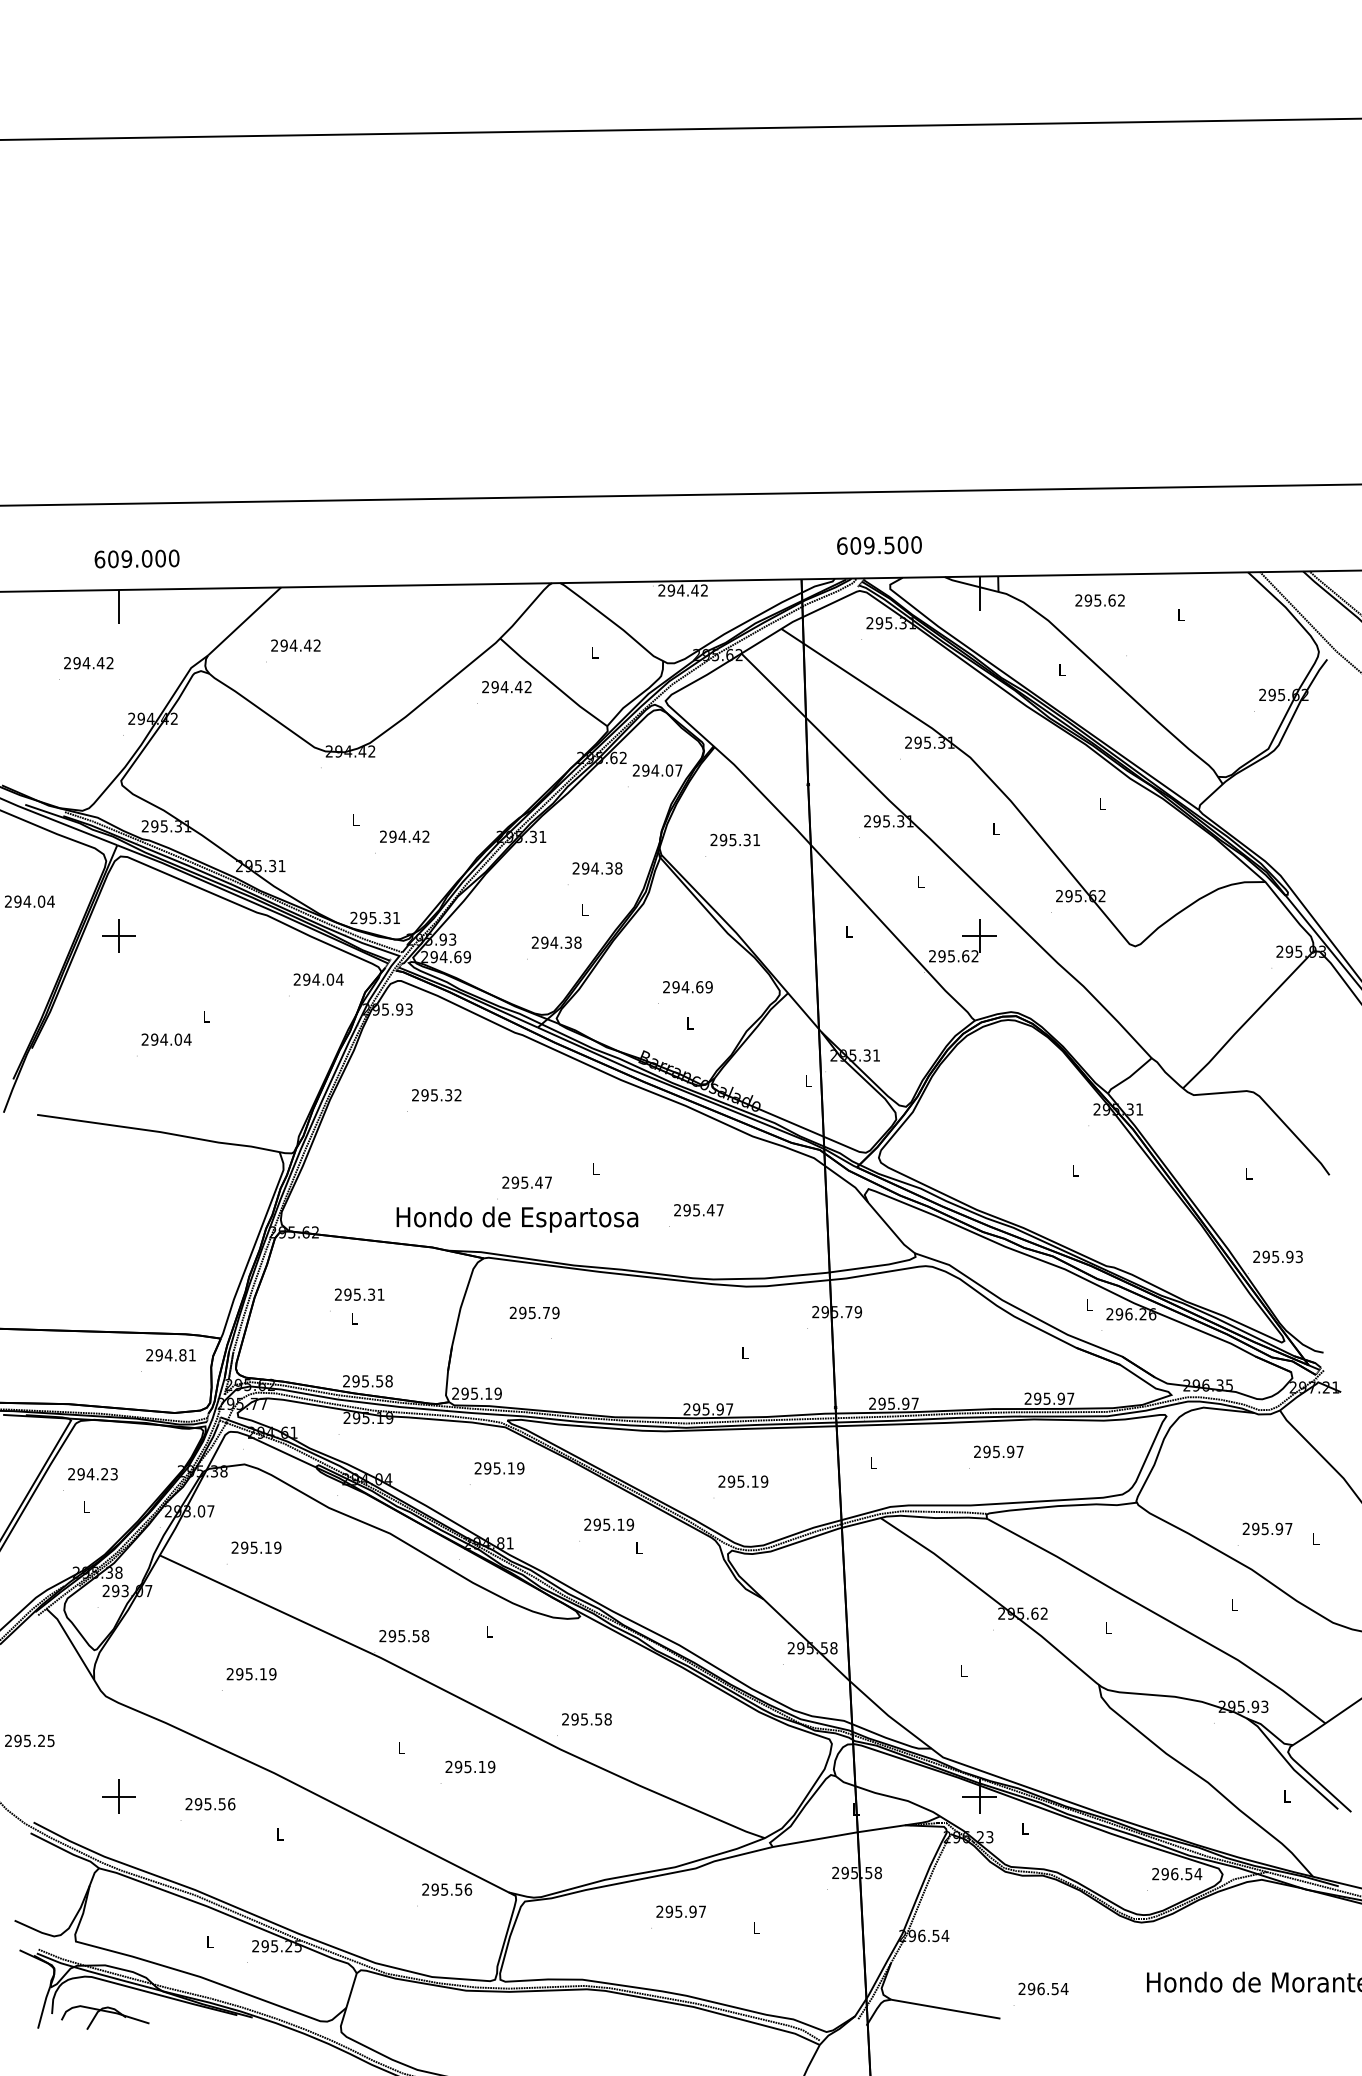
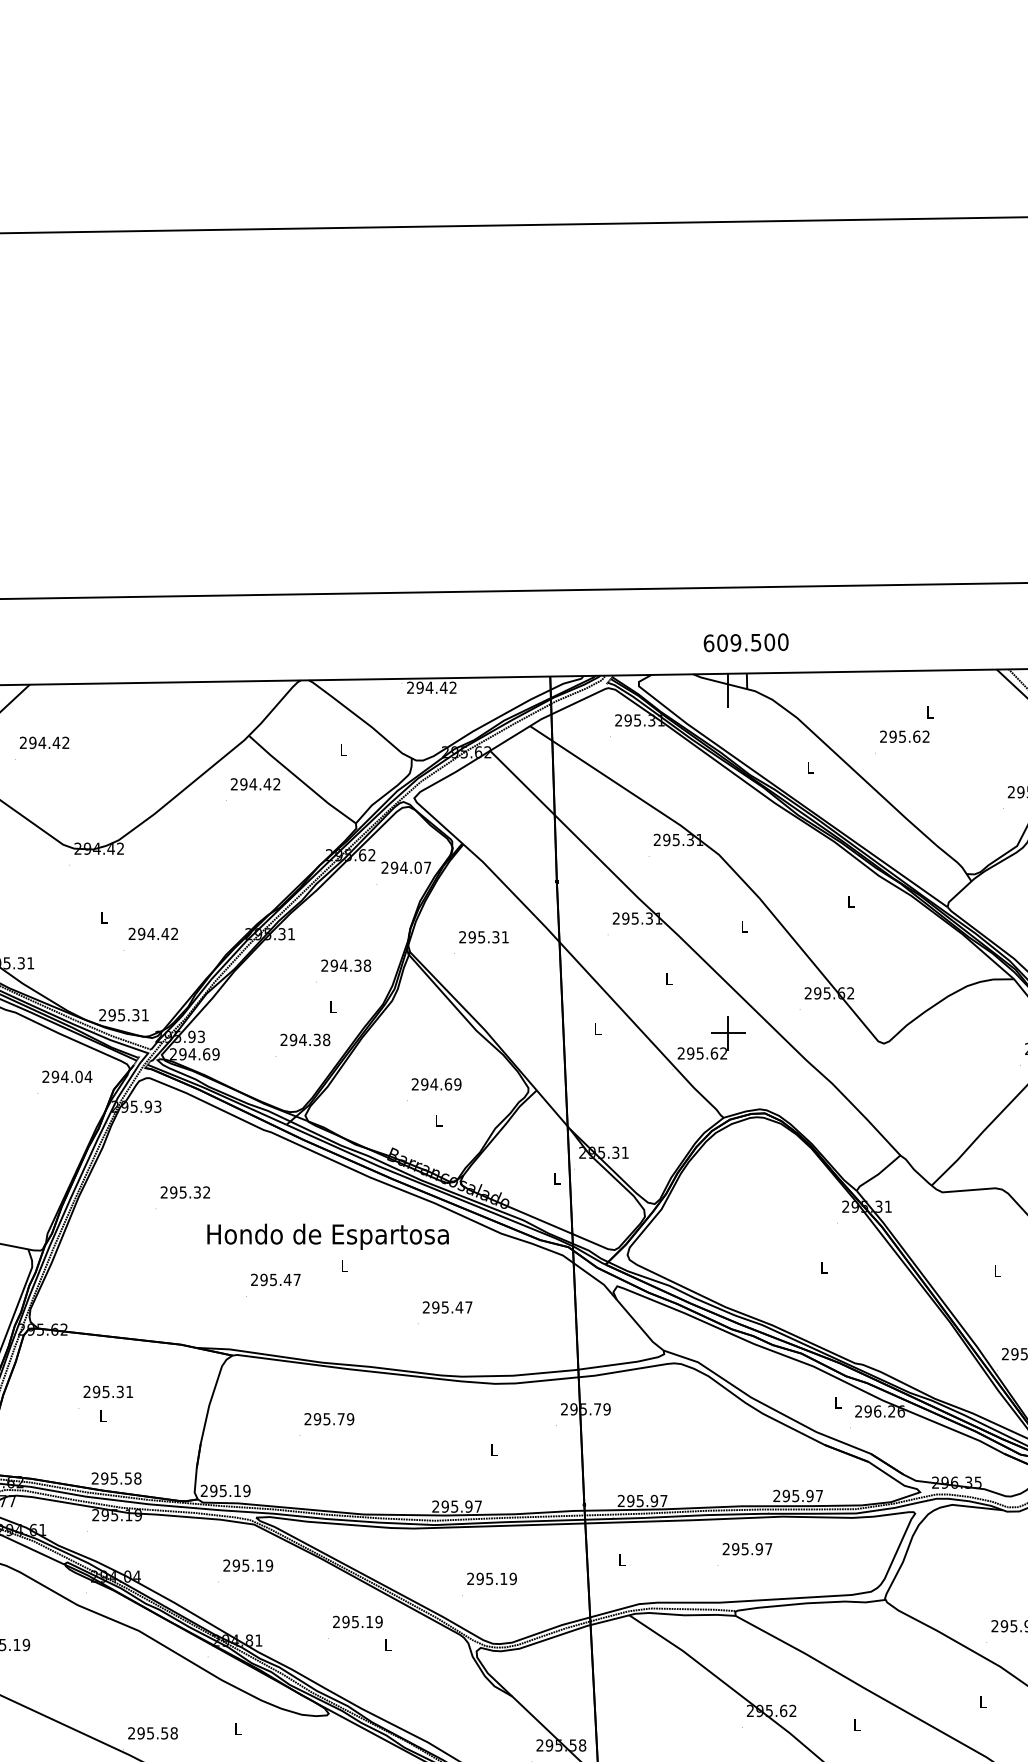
text: (879, 545) -> (746, 642), moved
text: (1099, 600) -> (904, 736), moved
text: (517, 1219) -> (328, 1236), moved
text: (534, 1312) -> (329, 1418), moved

